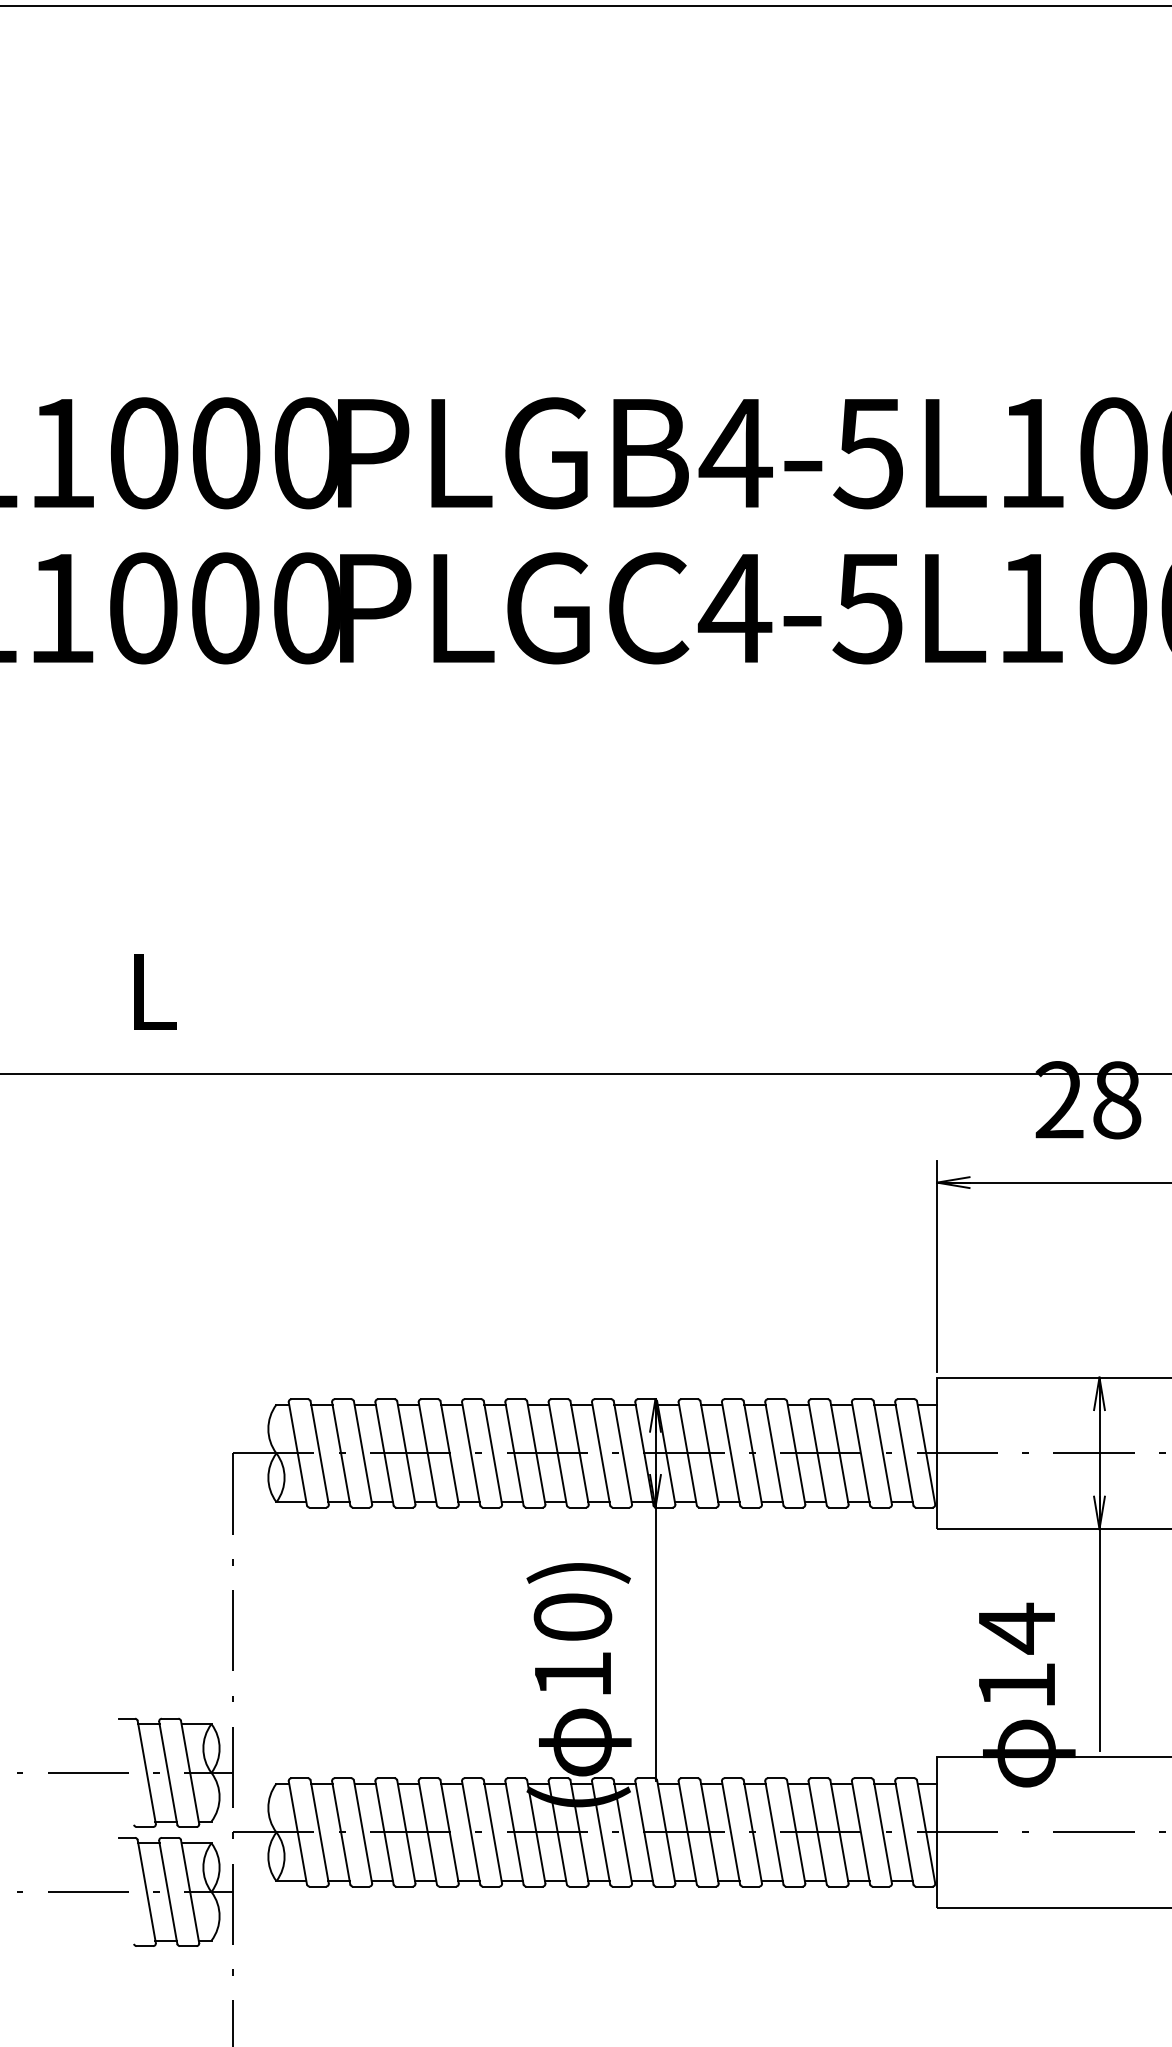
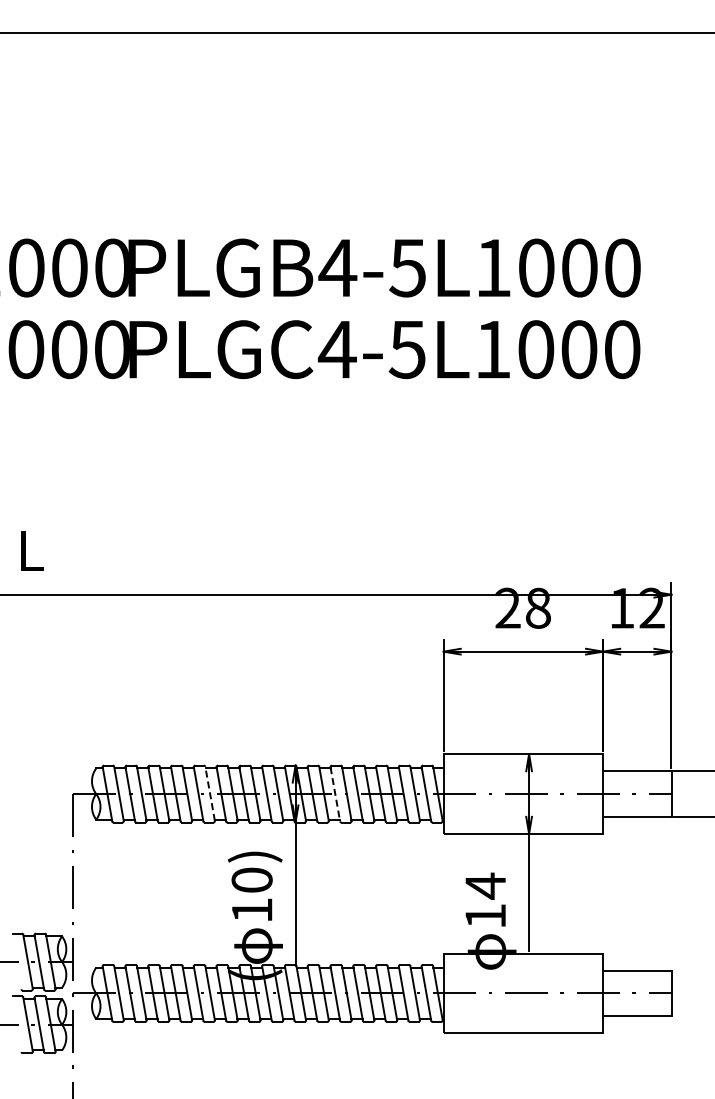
line: (493, 1452) -> (210, 793), solid -> dashed
line: (731, 1454) -> (335, 794), solid -> dashed

